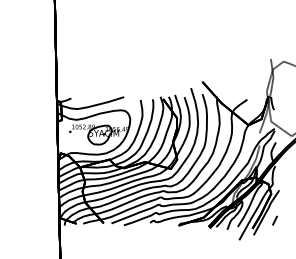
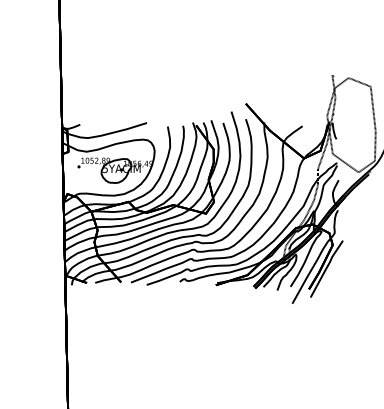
line: (274, 220) -> (337, 278), removed

